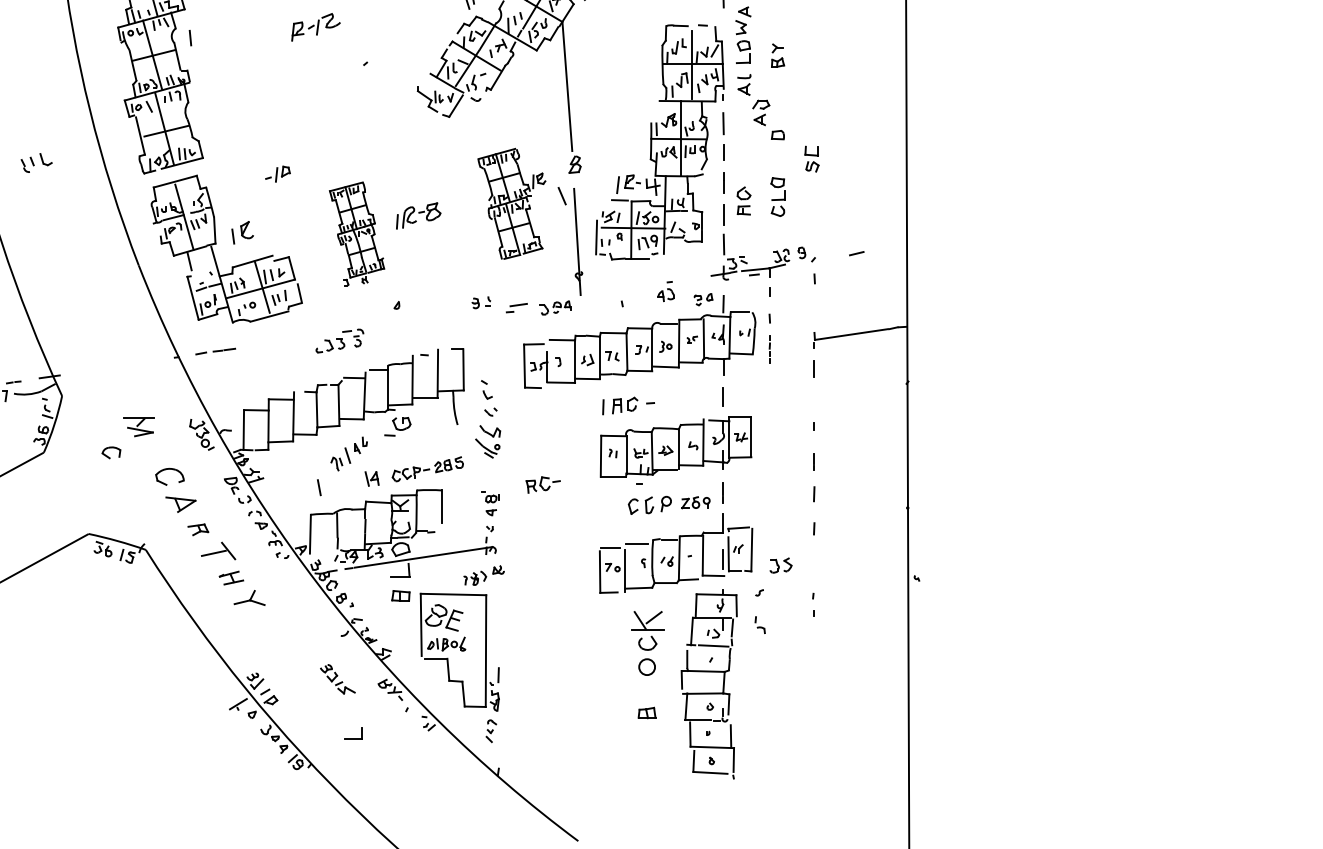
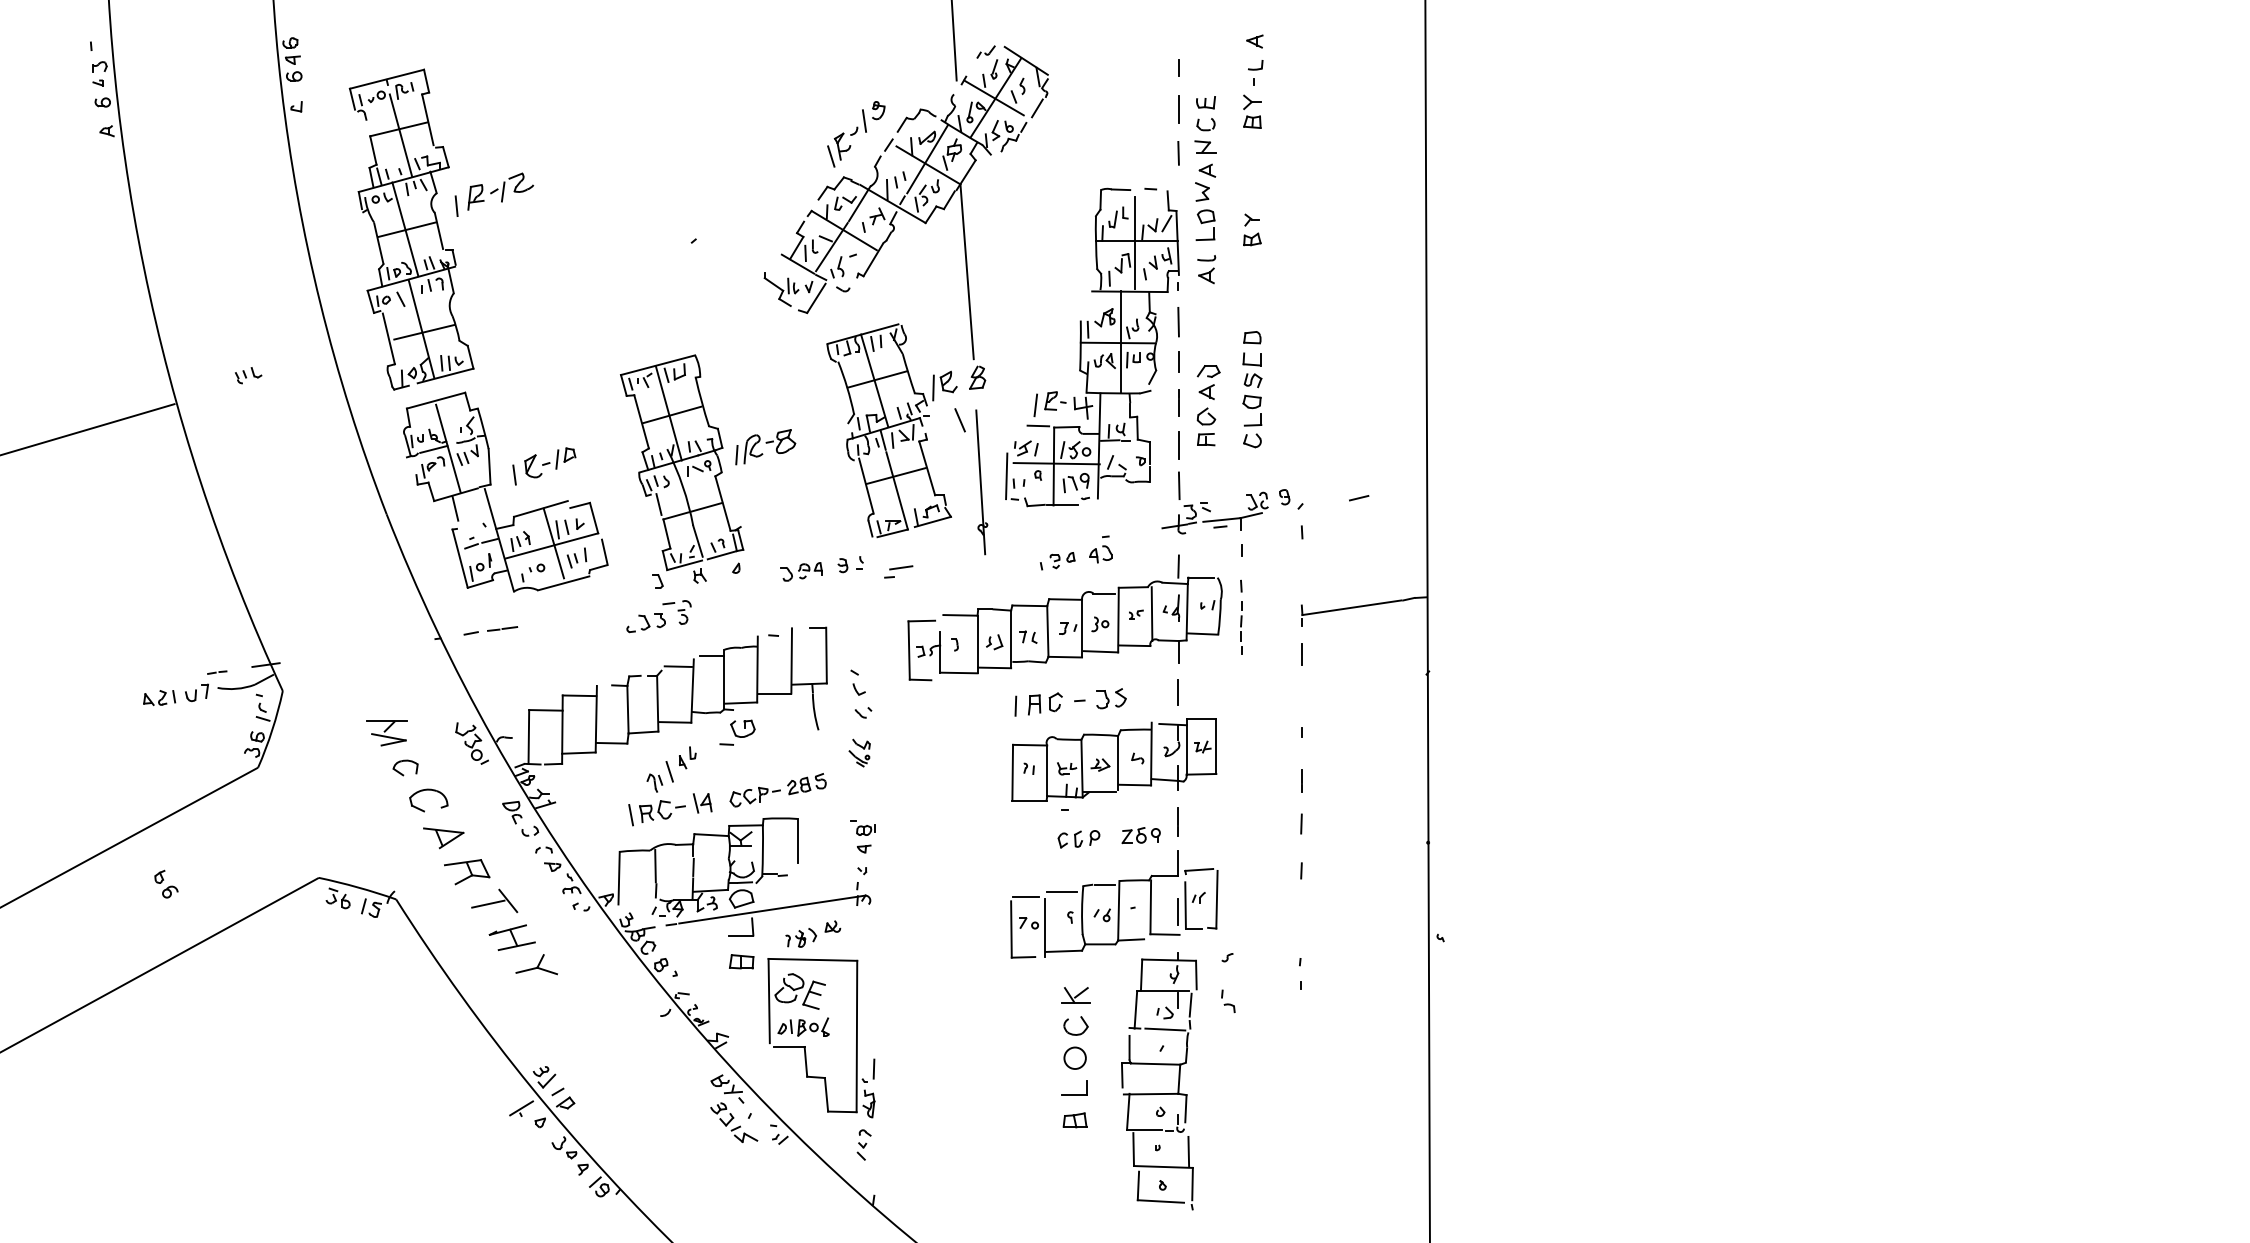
part: (315, 27) -> (500, 191), moved
part: (761, 112) -> (1208, 382), moved
part: (812, 159) -> (1252, 370), moved
part: (36, 163) -> (248, 375), size x0.62
part: (278, 174) -> (559, 458), moved
part: (511, 203) -> (891, 430), size x1.43
part: (357, 233) -> (682, 471), size x1.67
part: (703, 299) -> (1062, 560), moved
part: (555, 307) -> (801, 571), moved
part: (769, 349) -> (1241, 627), size x1.43
part: (487, 441) -> (859, 752), size x0.62
part: (111, 452) -> (405, 767), moved
part: (543, 484) -> (662, 811), moved
part: (649, 505) -> (1078, 839), size x0.71
part: (198, 530) -> (467, 872), size x1.67
part: (781, 565) -> (1111, 698), moved
part: (484, 575) -> (813, 933), moved
part: (230, 577) -> (511, 937), size x1.43
part: (647, 620) -> (1075, 995), size x0.62
part: (338, 679) -> (734, 1122), moved
part: (353, 738) -> (1074, 1094), moved

